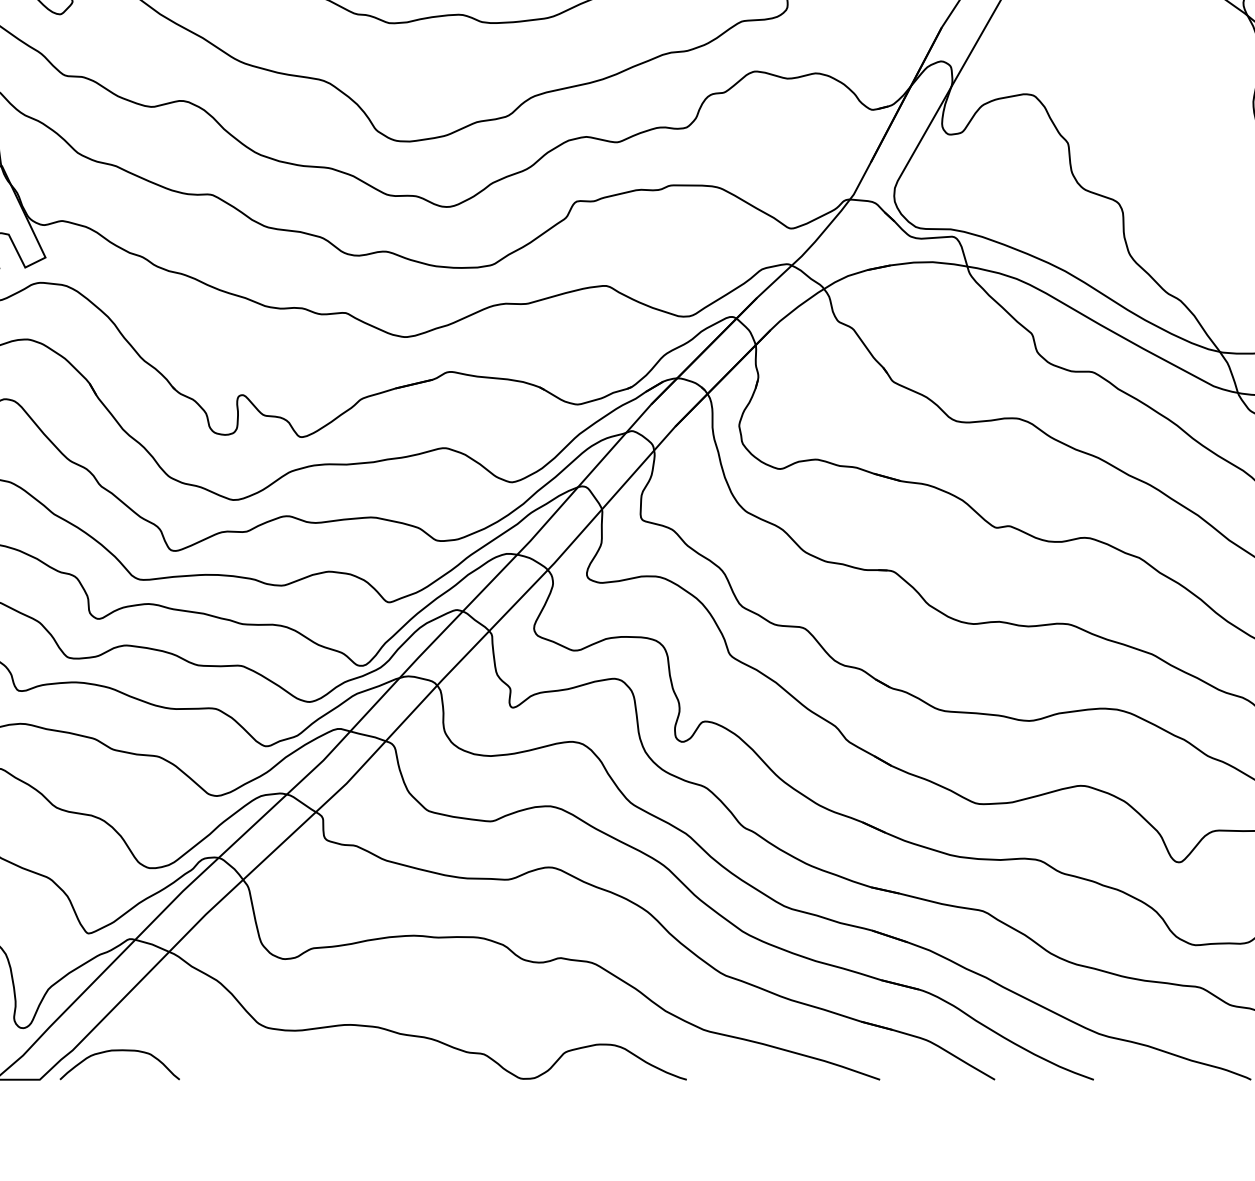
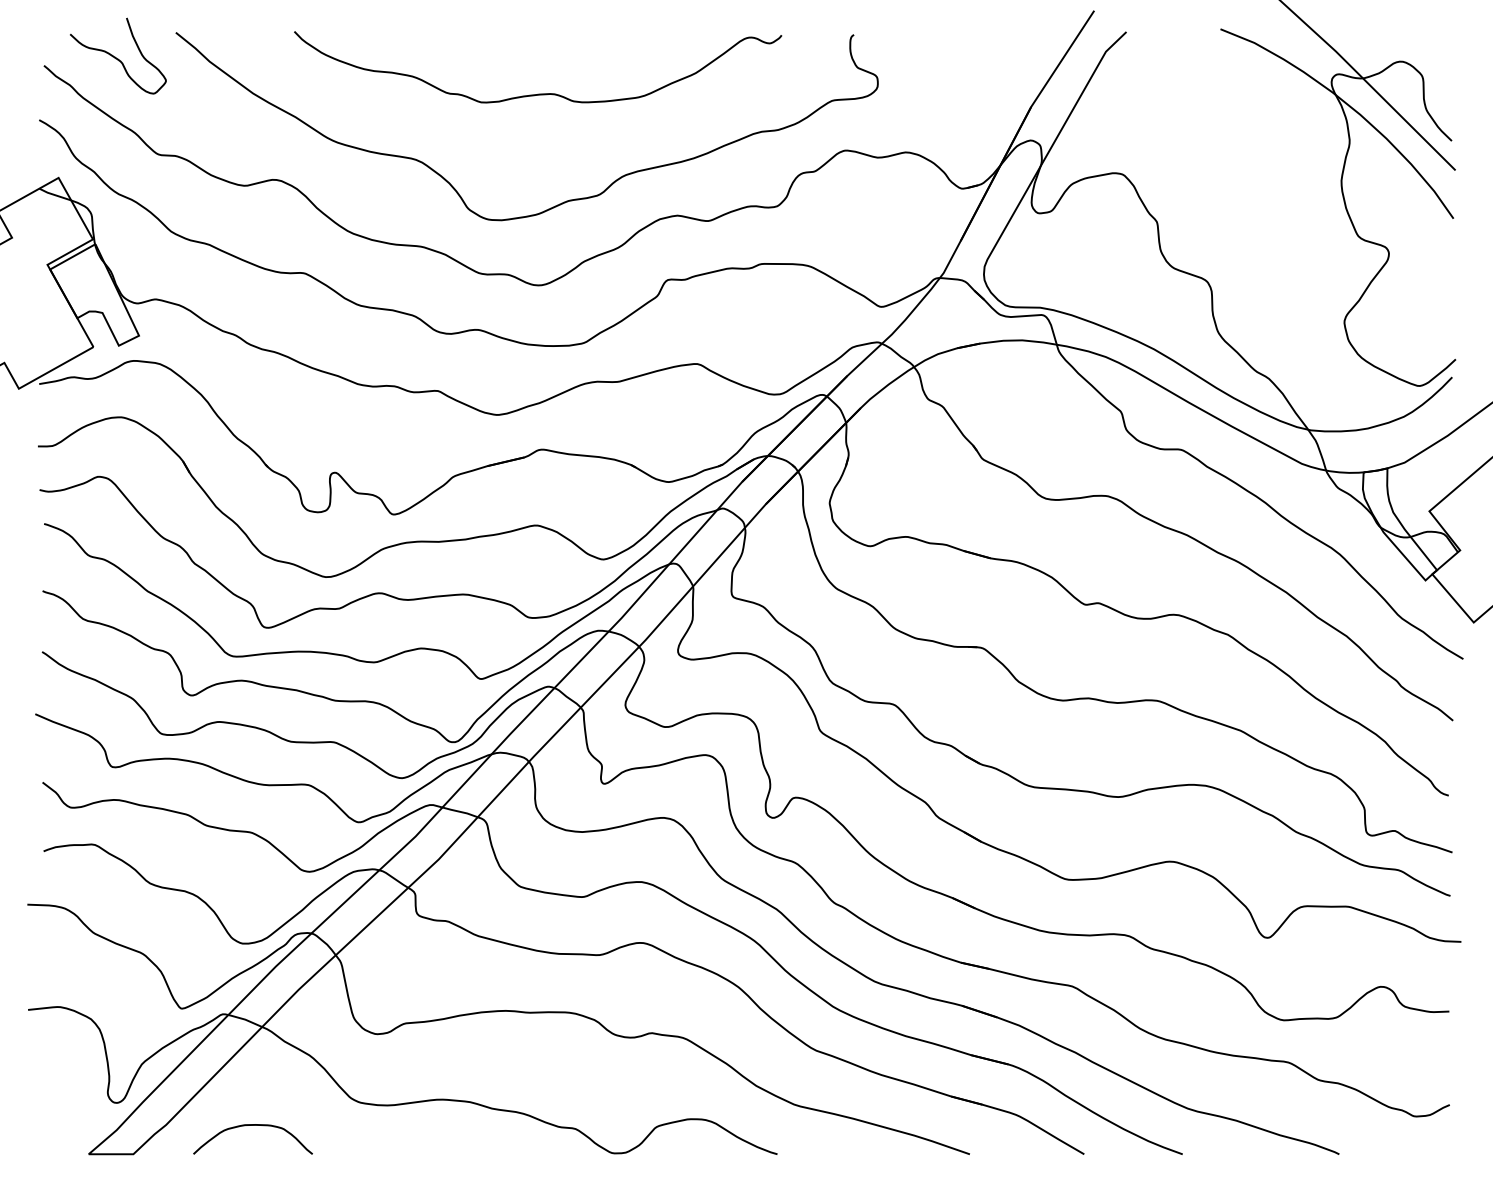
curve: (119, 1050) -> (252, 1125), moved

